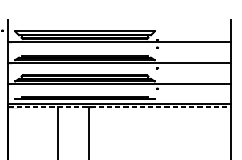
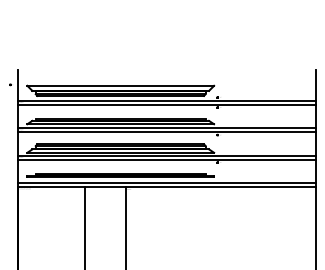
line: (119, 45) -> (166, 104), added
line: (119, 66) -> (166, 132), added
line: (119, 86) -> (166, 159), added
line: (119, 107) -> (167, 187), dashed -> solid

